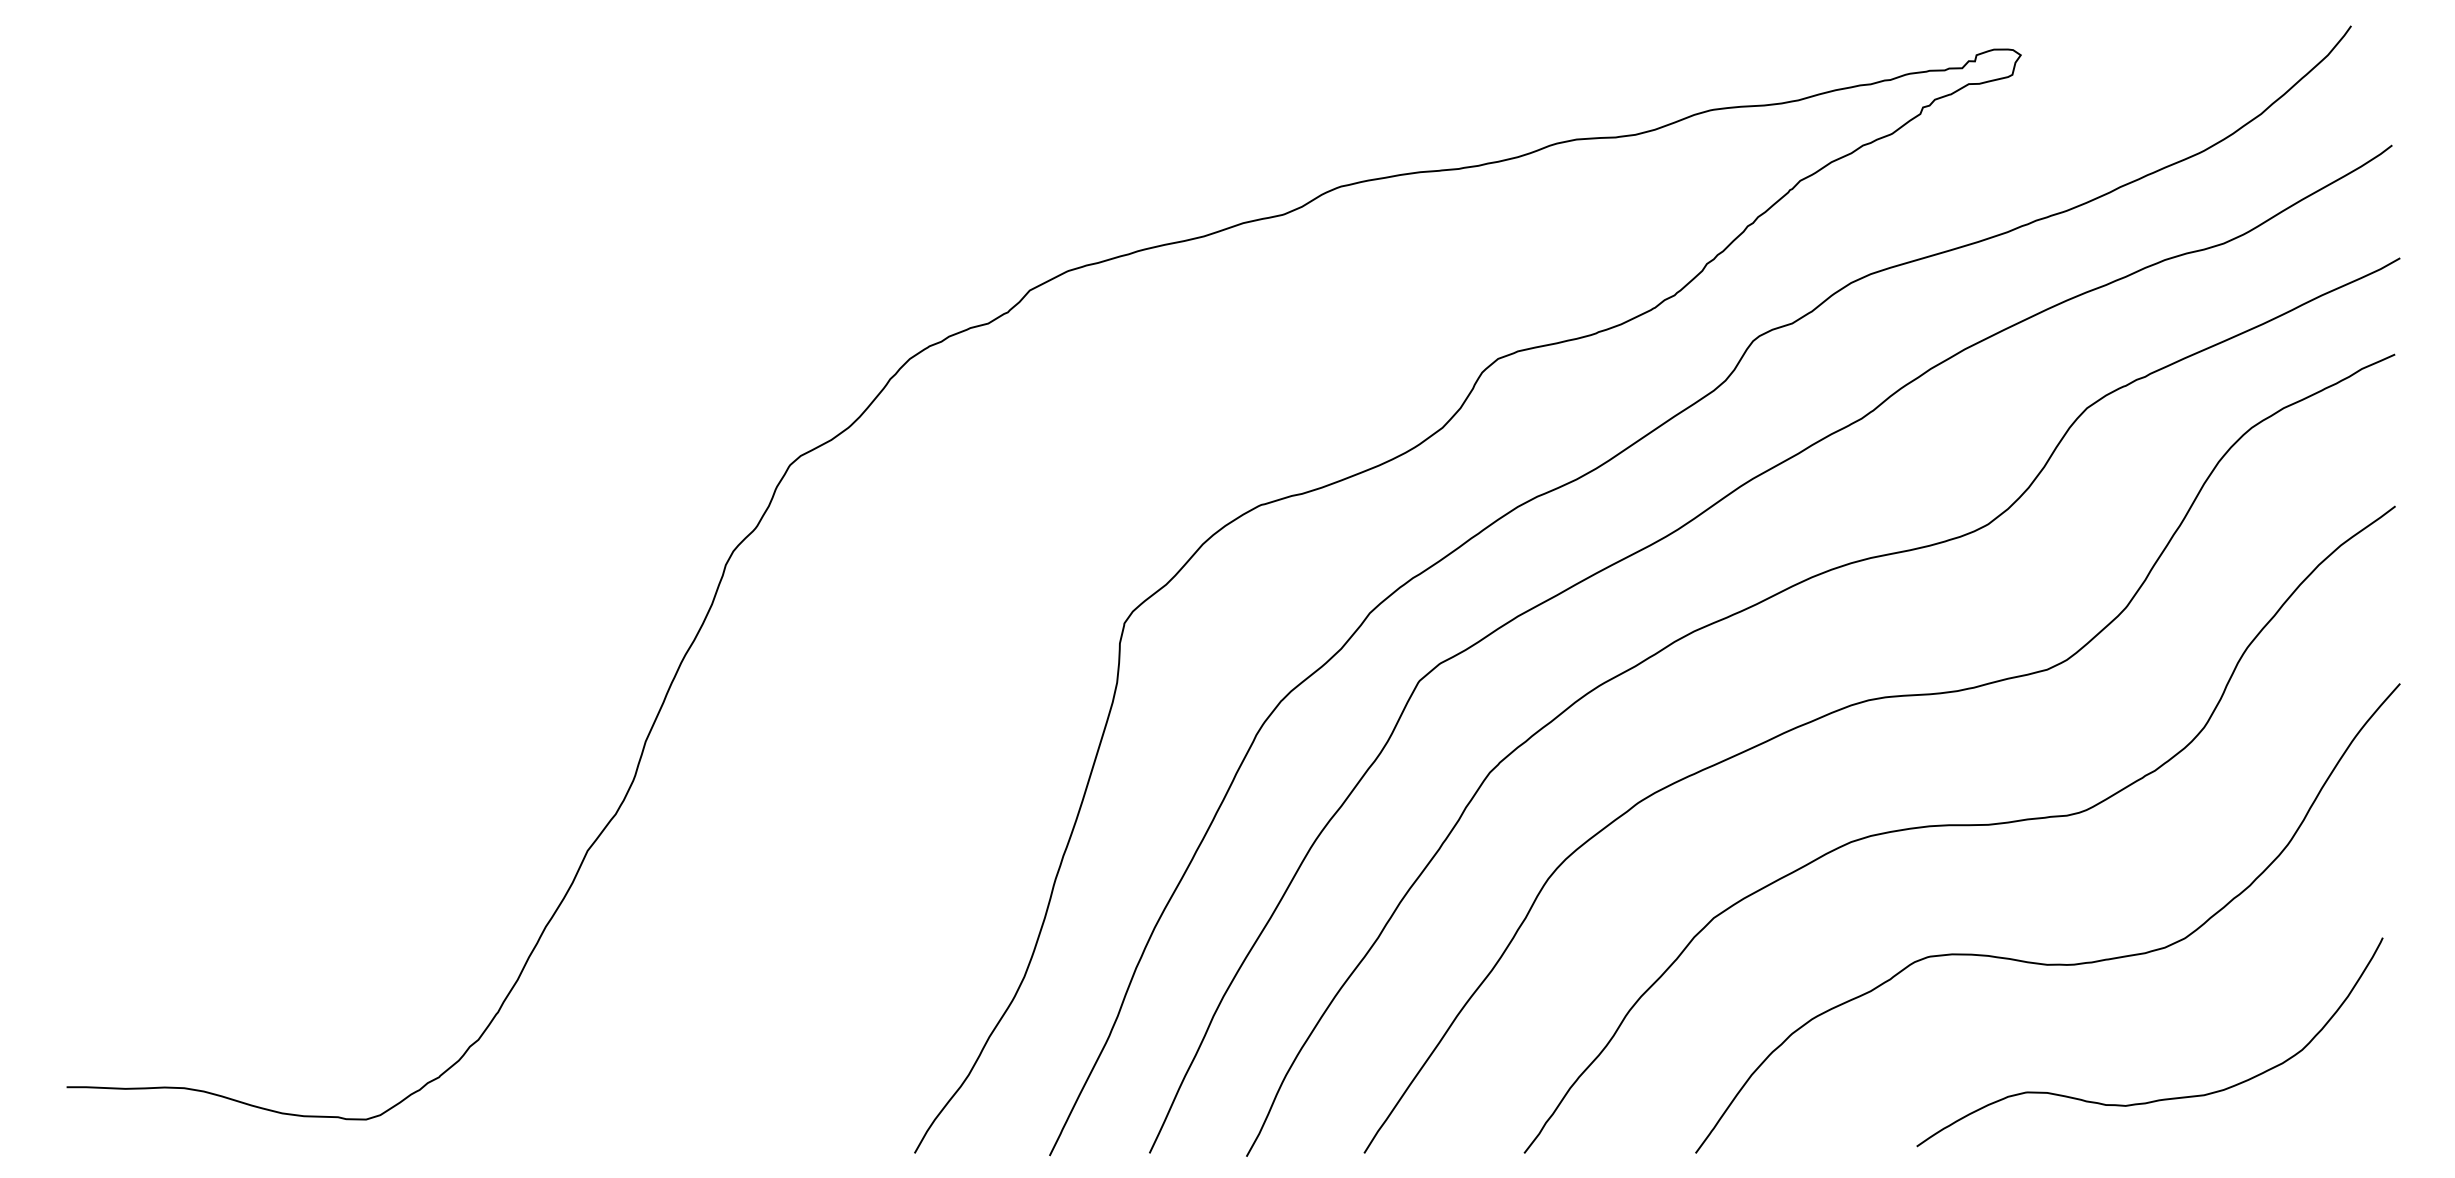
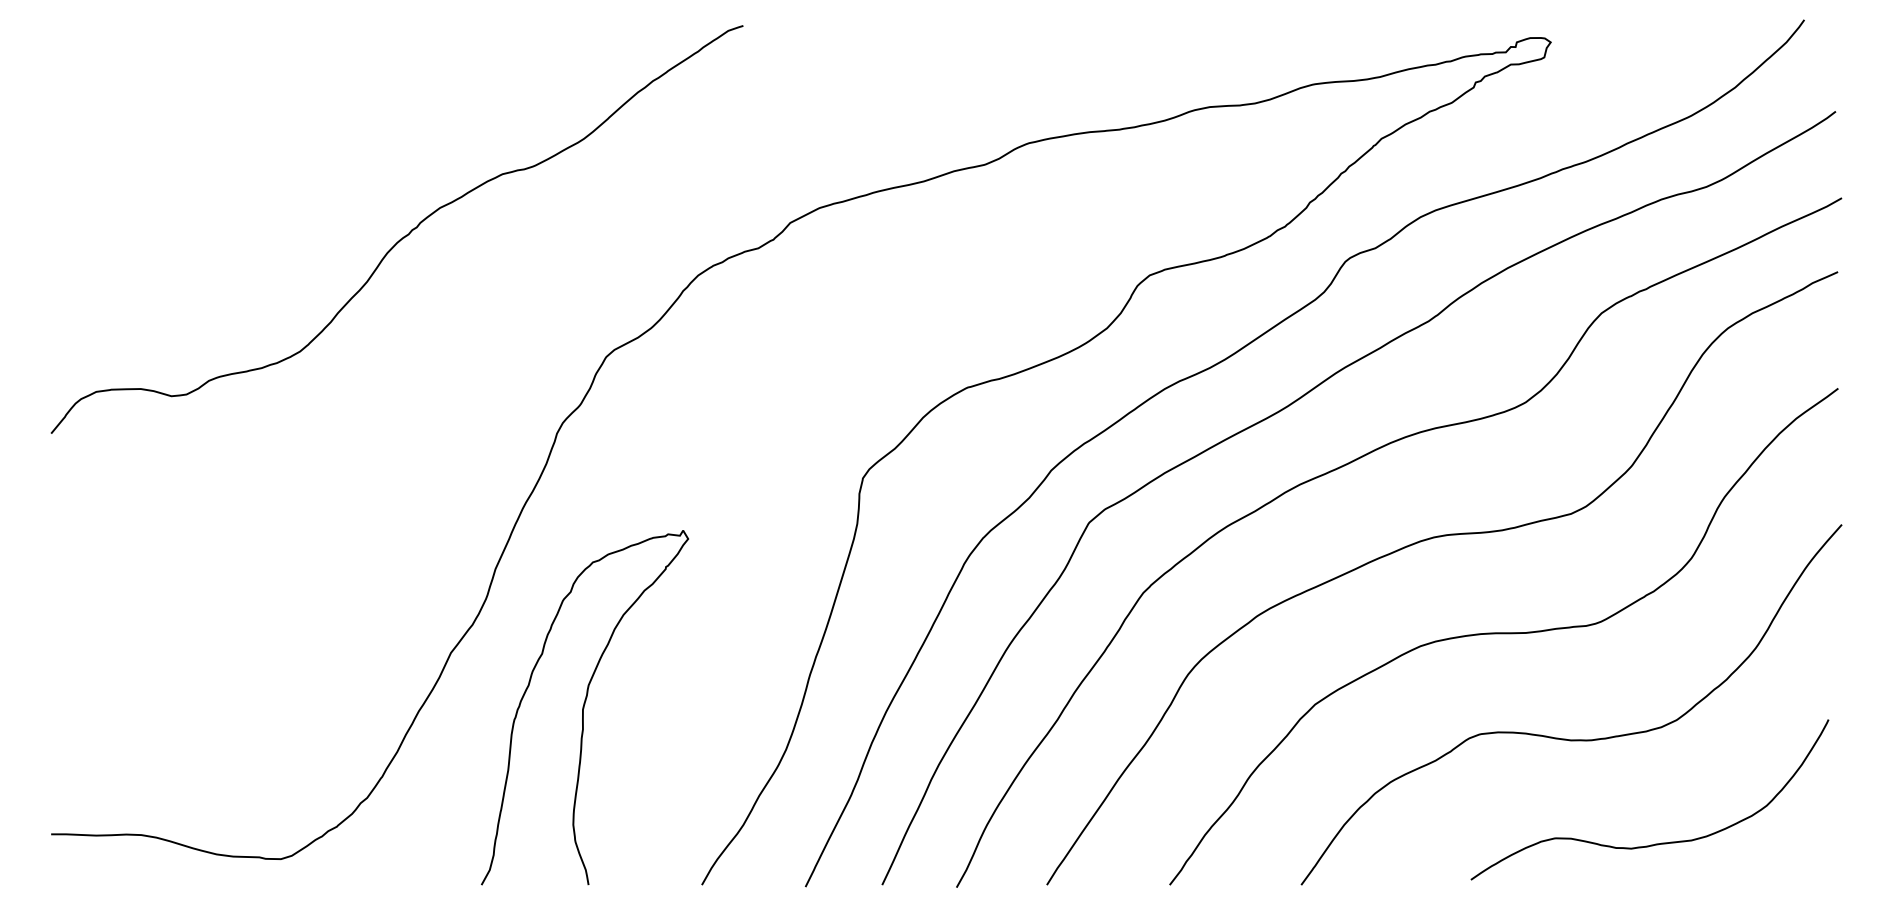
curve: (525, 308) -> (403, 236), added
curve: (761, 921) -> (584, 707), added

